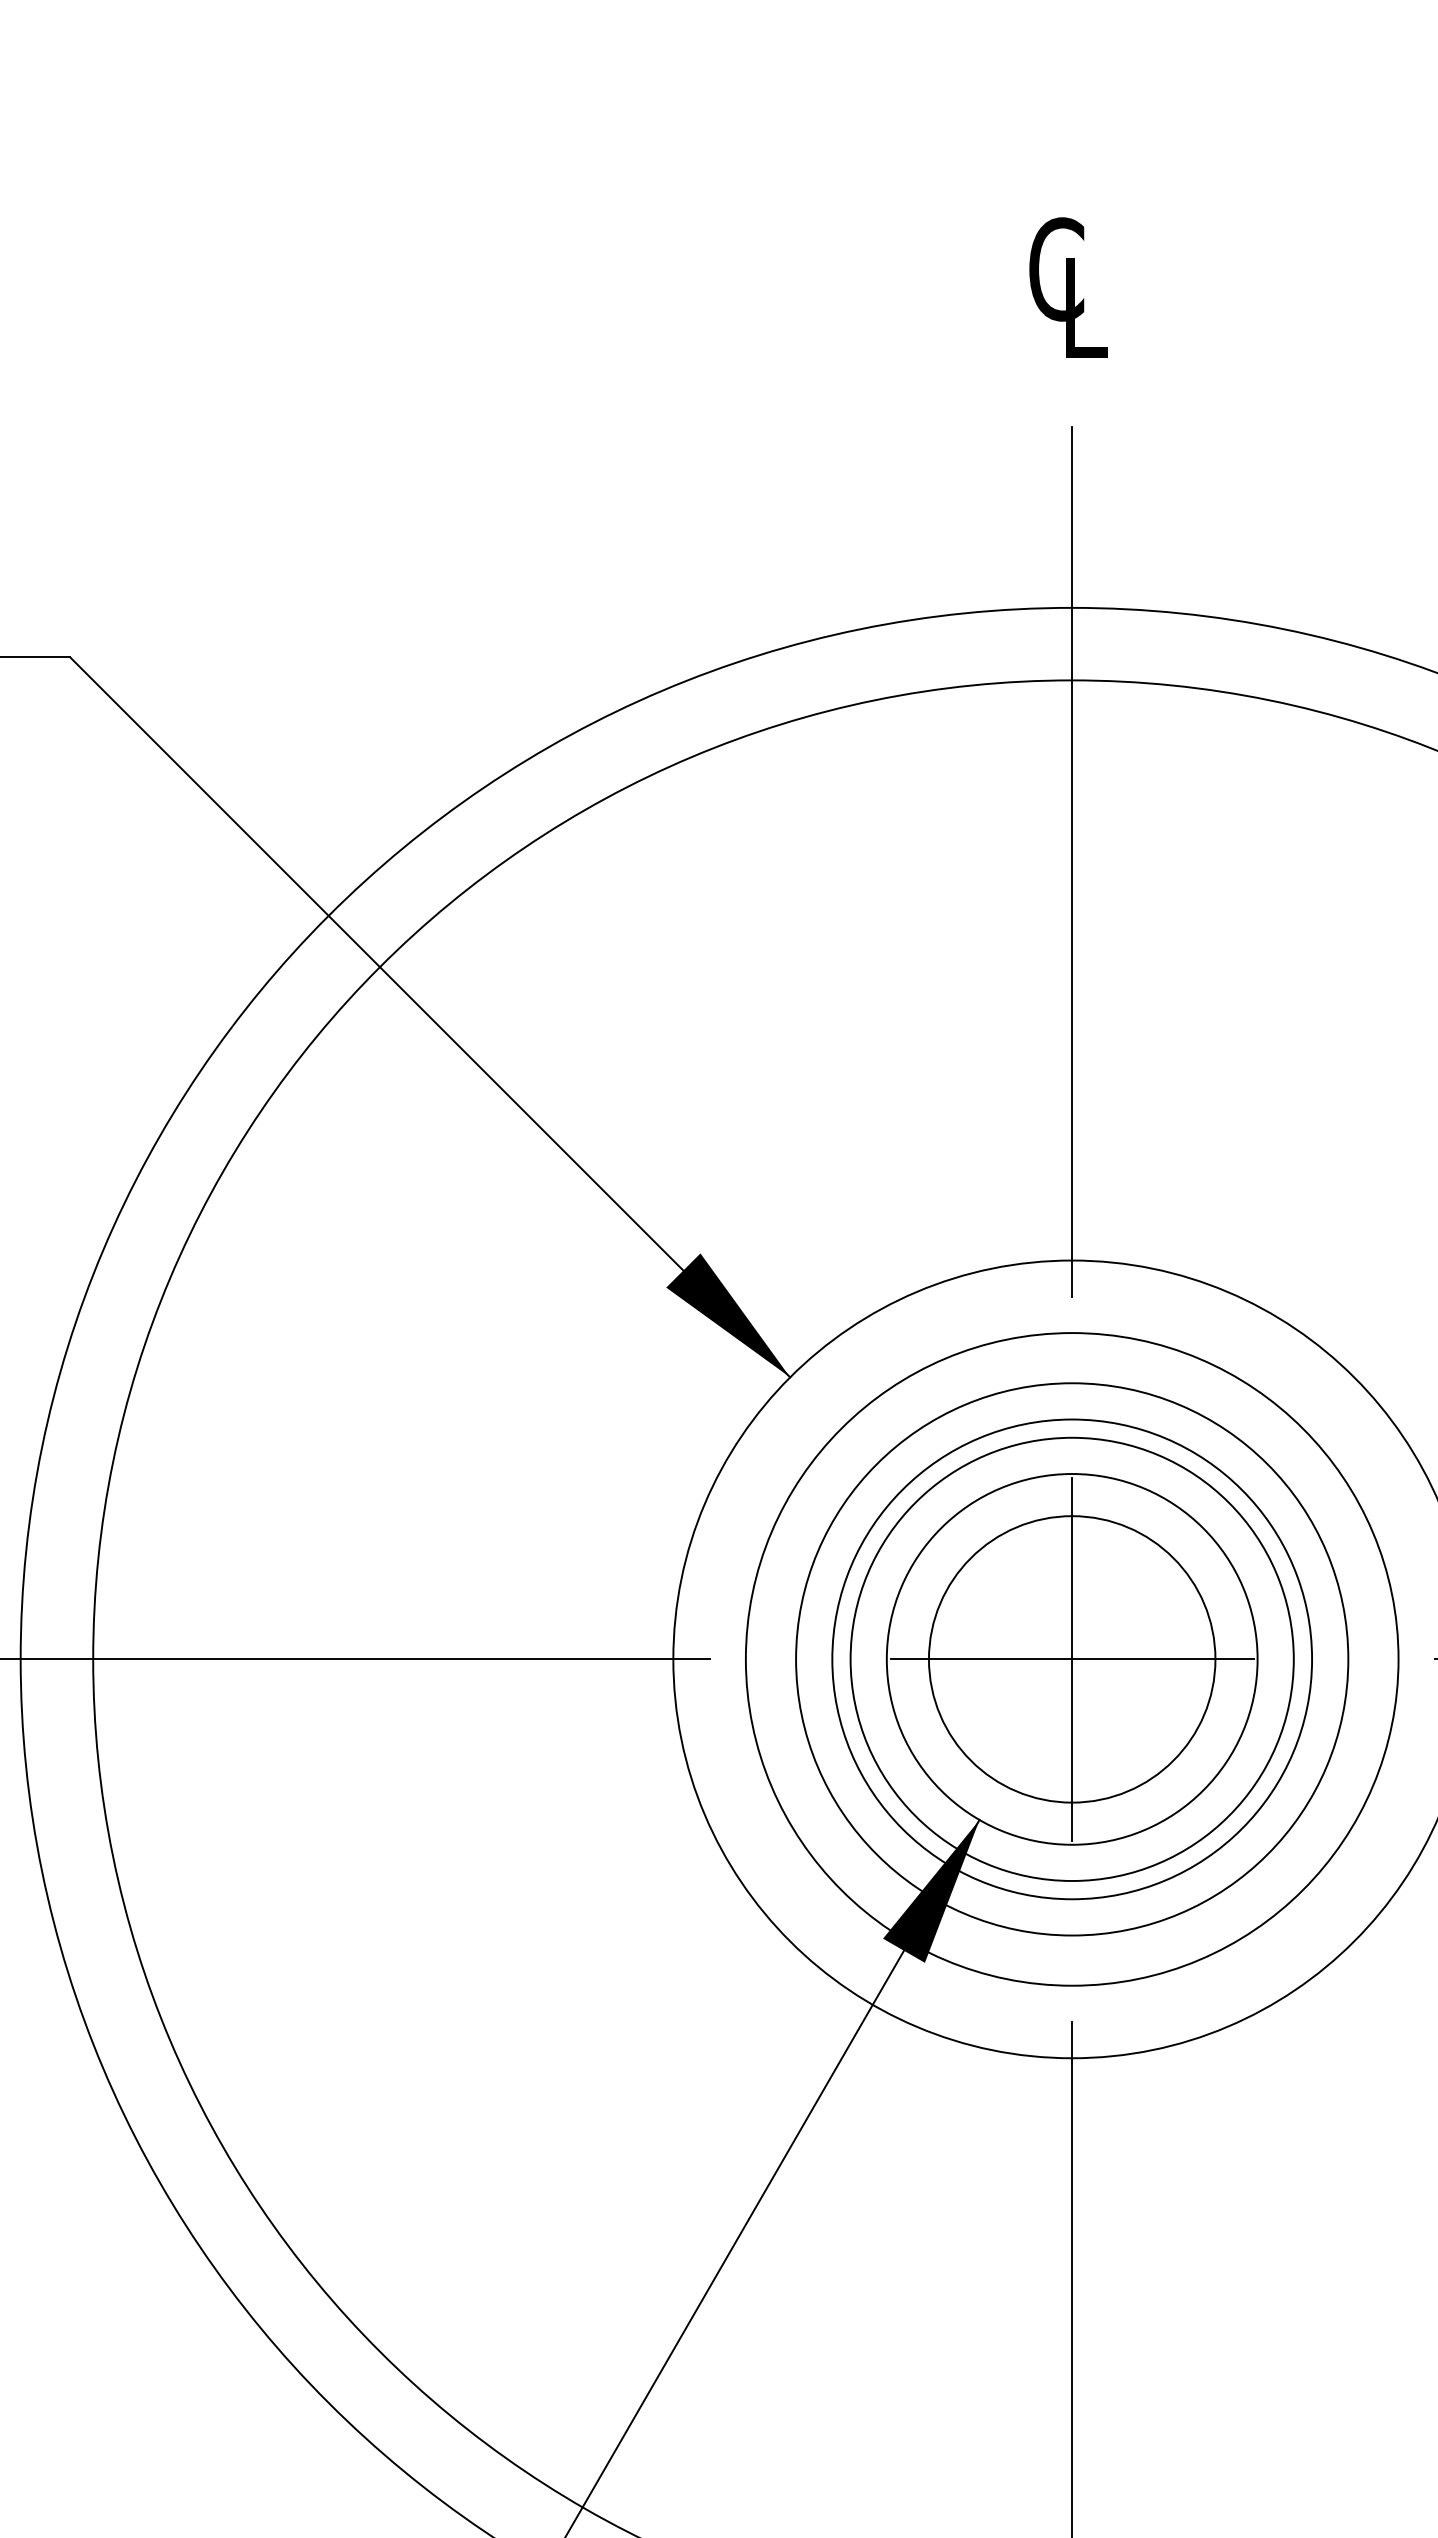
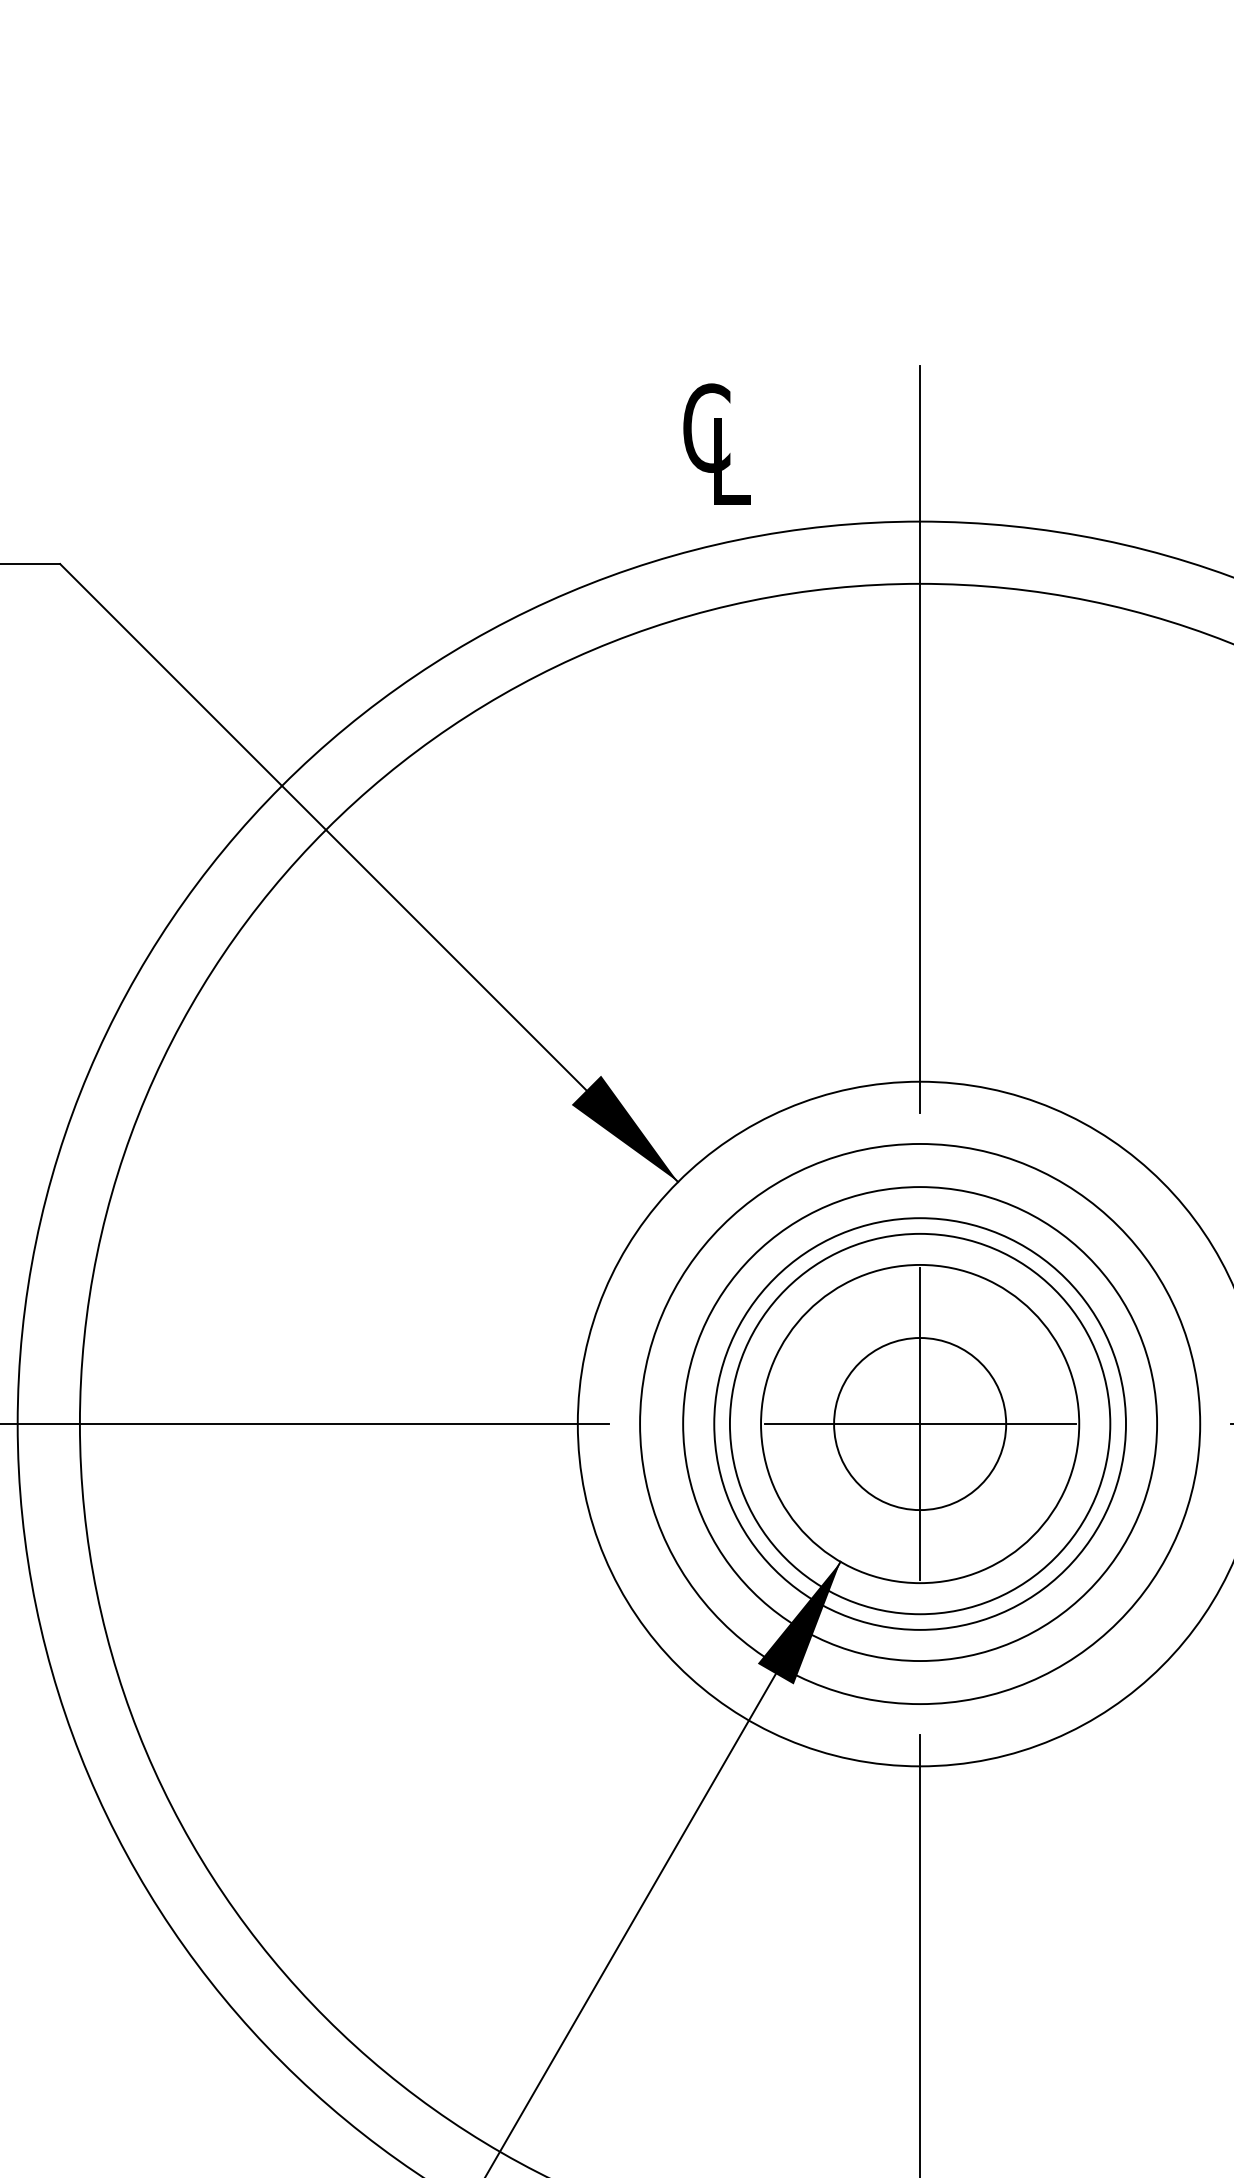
text: (1067, 287) -> (716, 443), moved
circle: (1072, 1658) -> (920, 1423), size x0.7

